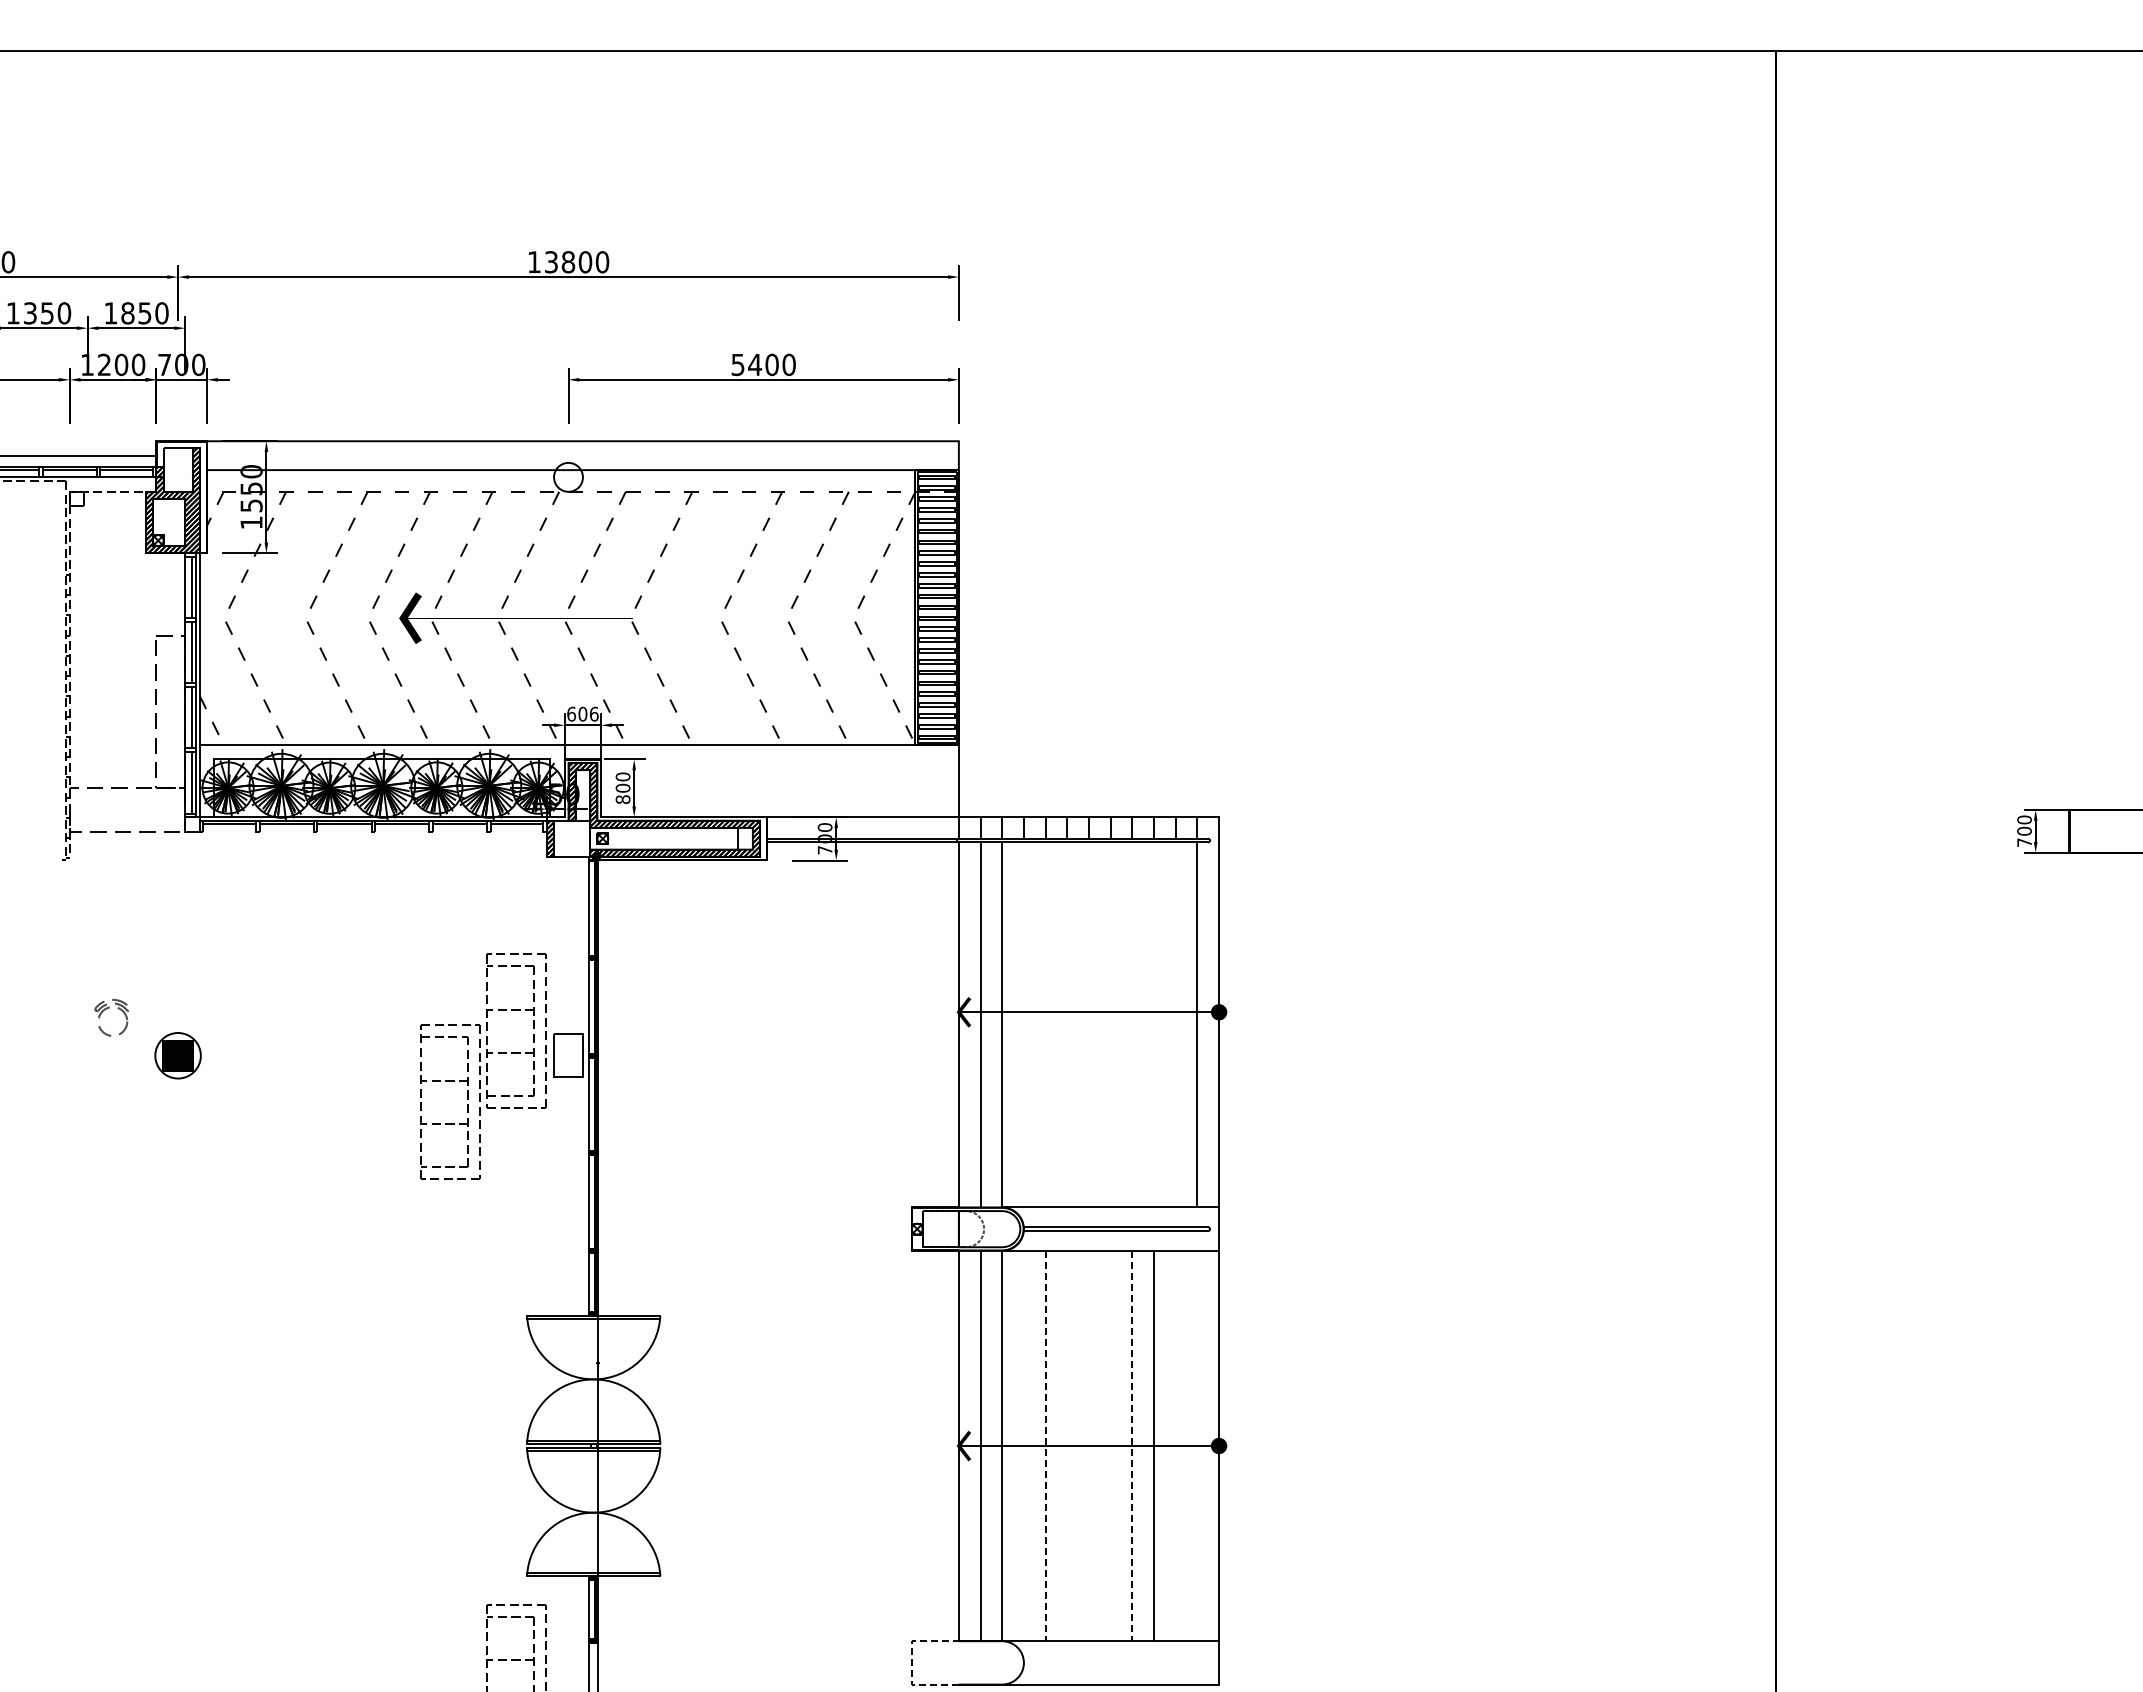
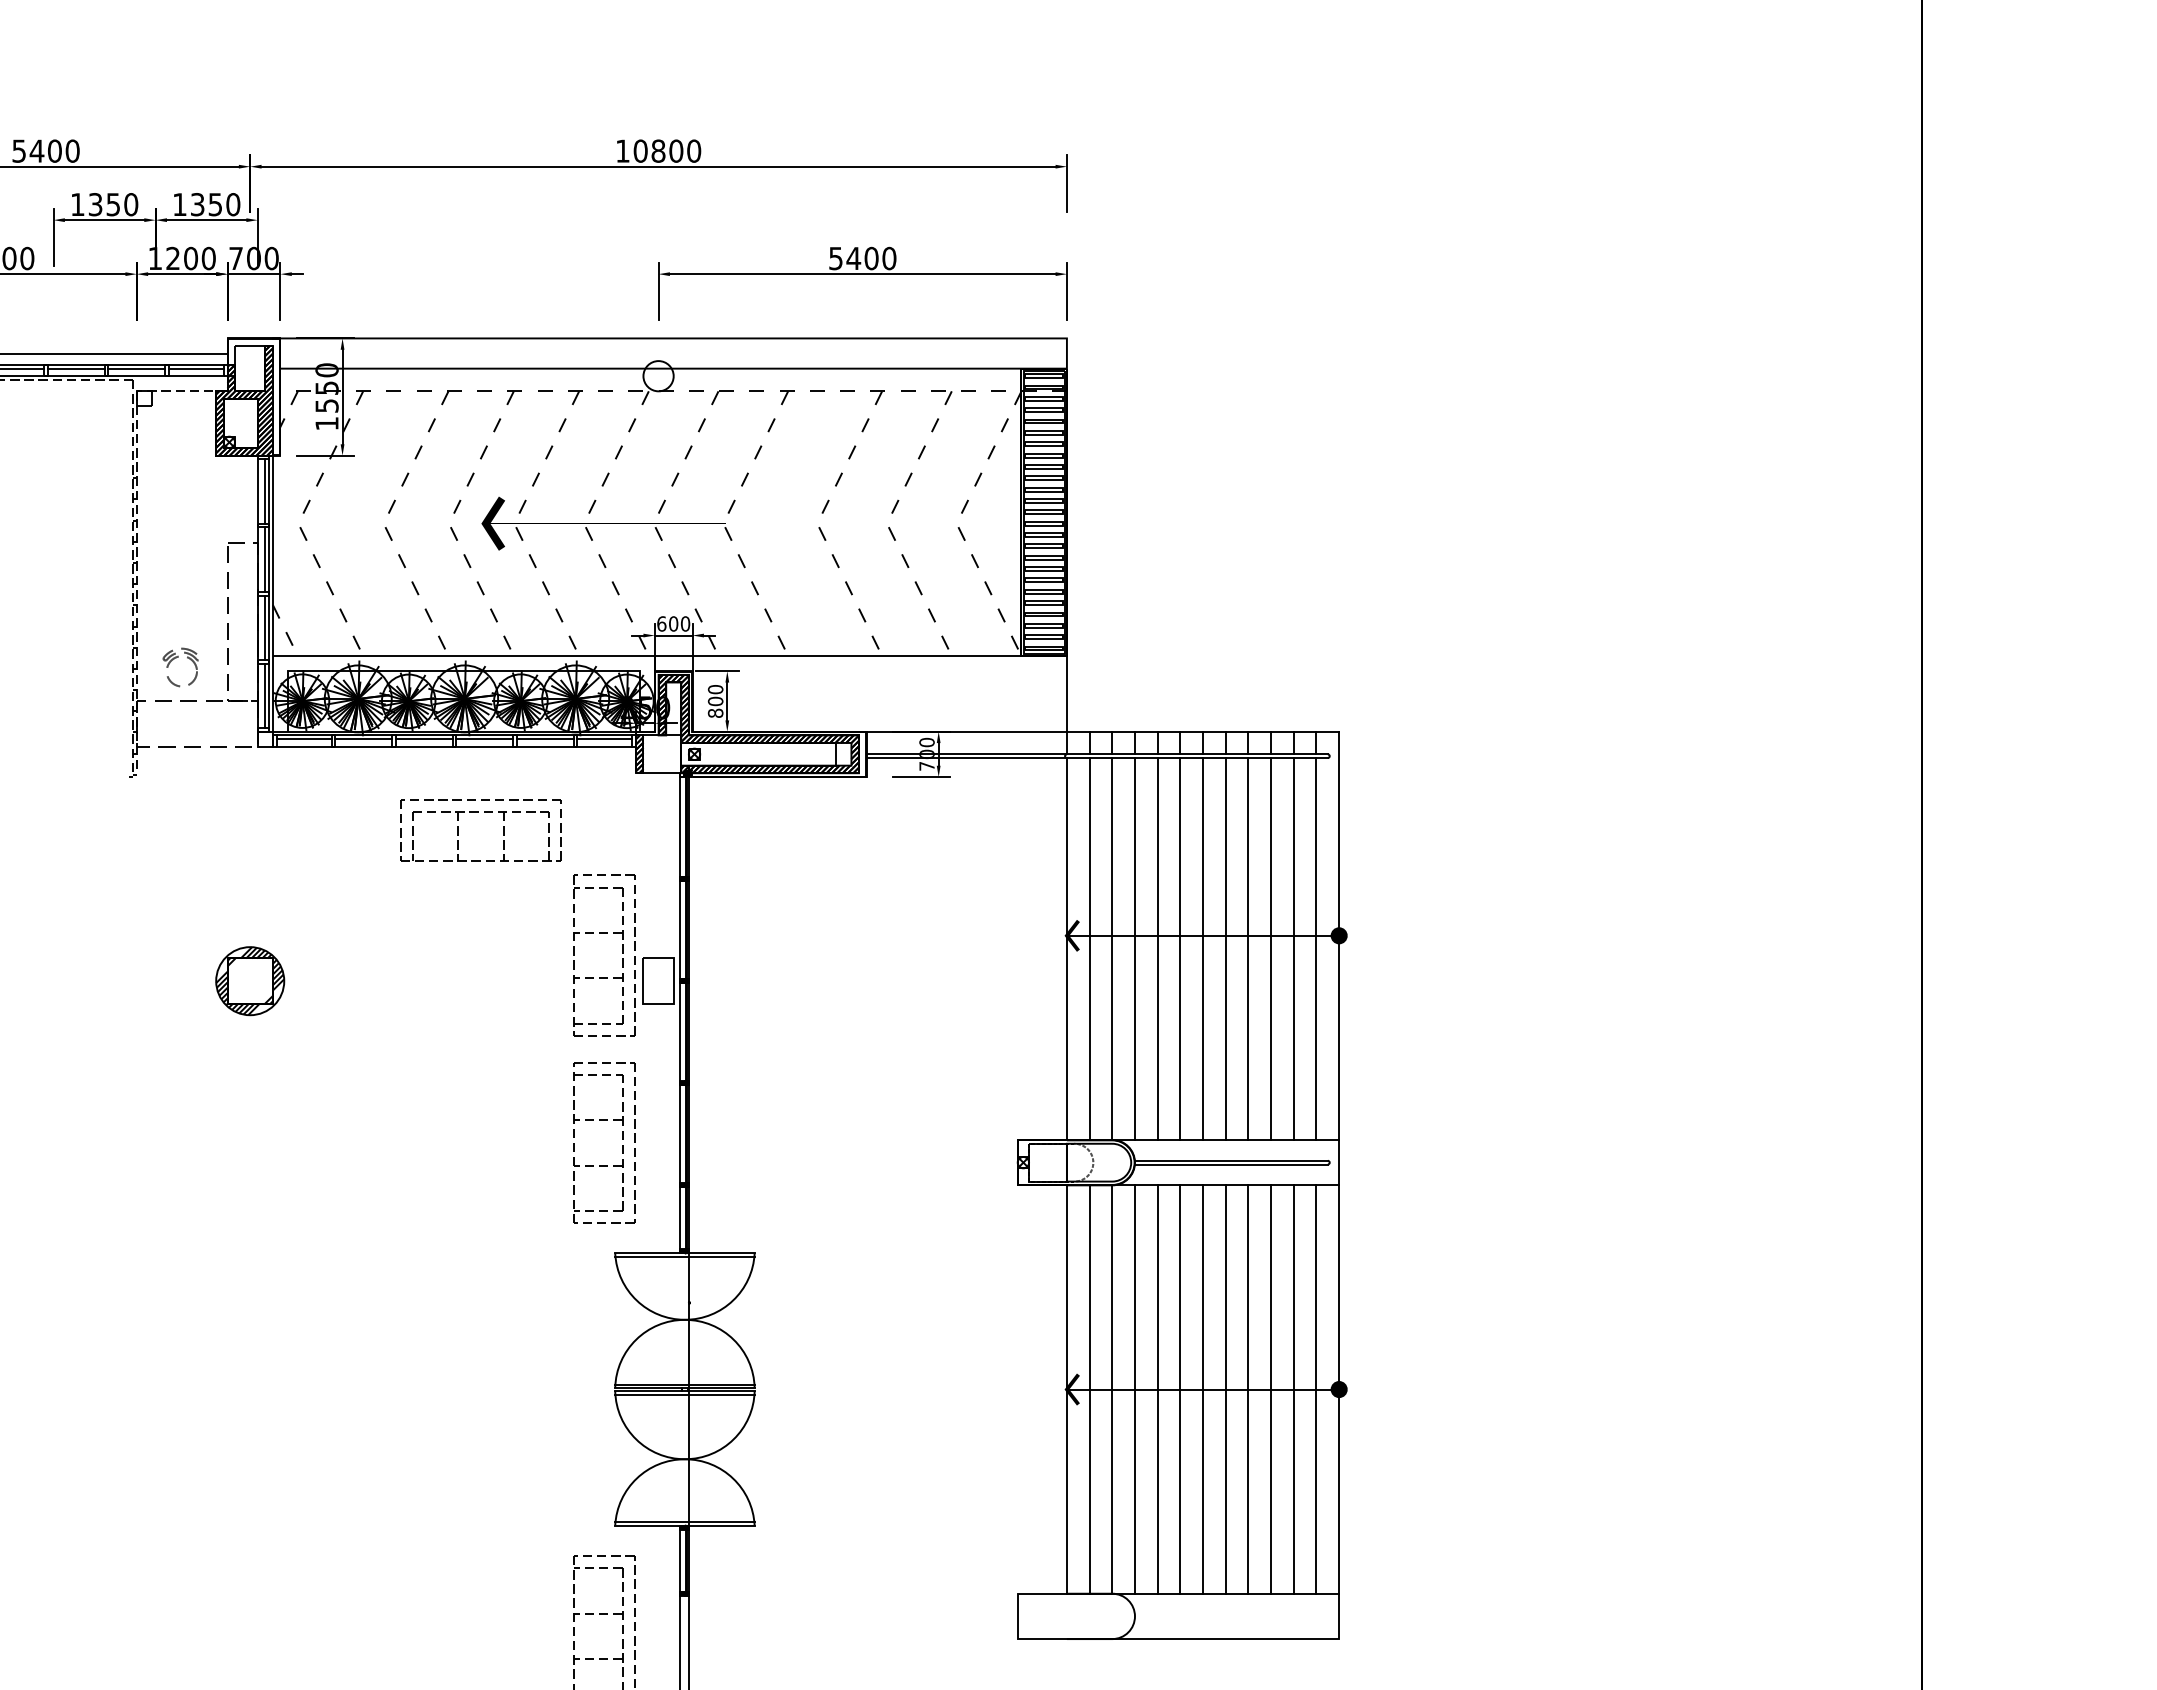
text: (551, 262) -> (640, 151), 13800 -> 10800
text: (127, 313) -> (197, 204), 1850 -> 1350
text: (594, 713) -> (685, 623), 606 -> 600
line: (373, 831) -> (454, 746), added
part: (396, 894) -> (478, 812), added
part: (107, 1009) -> (176, 658), moved
line: (1023, 1024) -> (1134, 948), added
line: (1045, 1024) -> (1157, 948), added
line: (1067, 1024) -> (1180, 948), added
line: (1088, 1024) -> (1202, 948), added
line: (1110, 1024) -> (1225, 948), added
line: (1132, 1024) -> (1248, 948), added
line: (1154, 1024) -> (1271, 948), added
line: (1175, 1024) -> (1293, 948), added
part: (177, 1055) -> (249, 981), size x1.43
part: (467, 1099) -> (621, 1140), moved
line: (1023, 1445) -> (1134, 1388), added
line: (1067, 1445) -> (1180, 1388), added
line: (1088, 1445) -> (1202, 1388), added
line: (1110, 1445) -> (1225, 1388), added
line: (1175, 1445) -> (1293, 1388), added
line: (1197, 1445) -> (1316, 1388), added
line: (1045, 1446) -> (1157, 1390), dashed -> solid
line: (1132, 1446) -> (1248, 1390), dashed -> solid
line: (911, 1662) -> (1017, 1615), dashed -> solid

